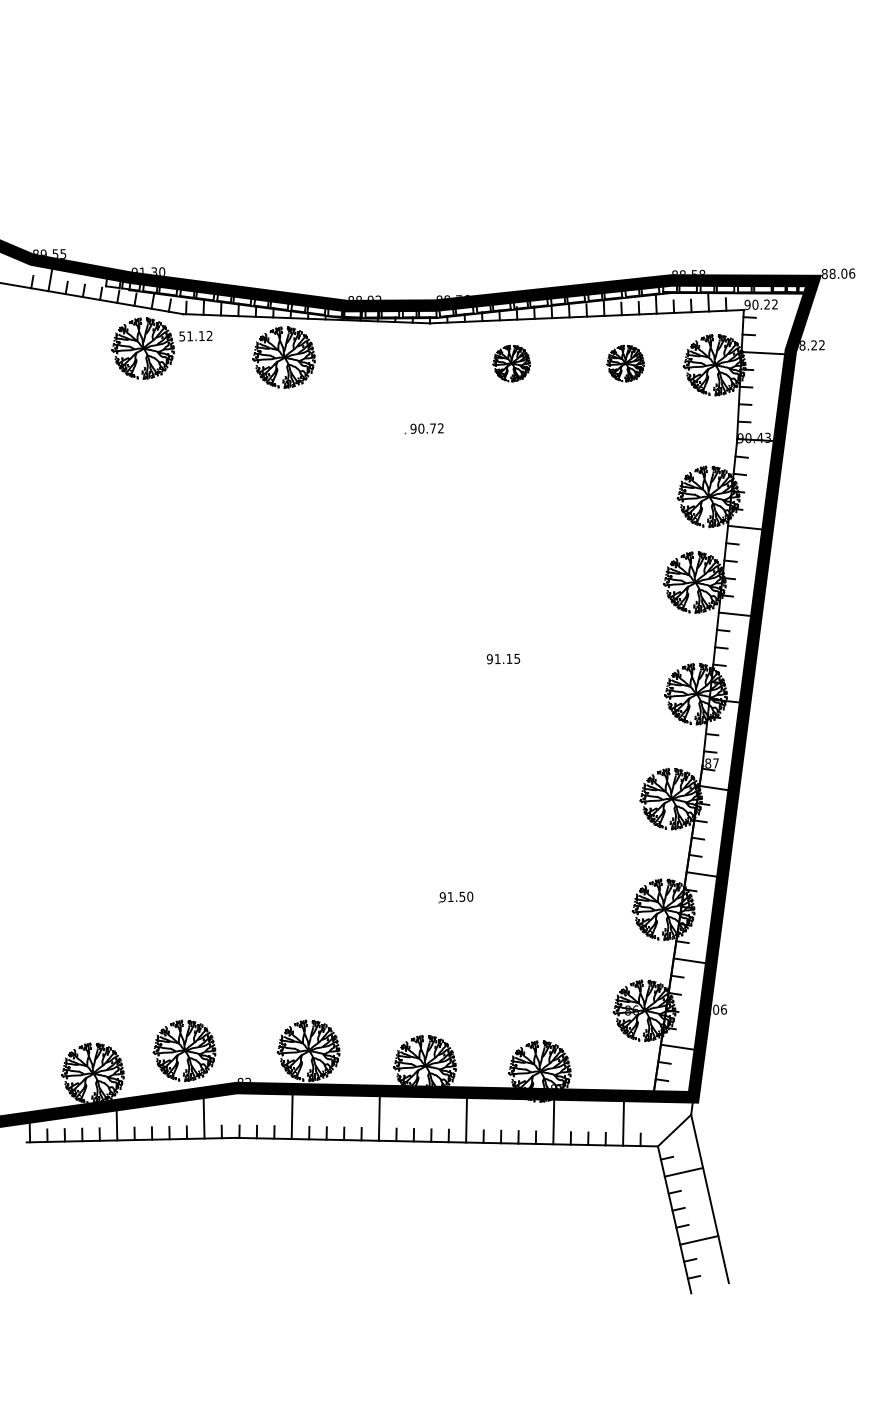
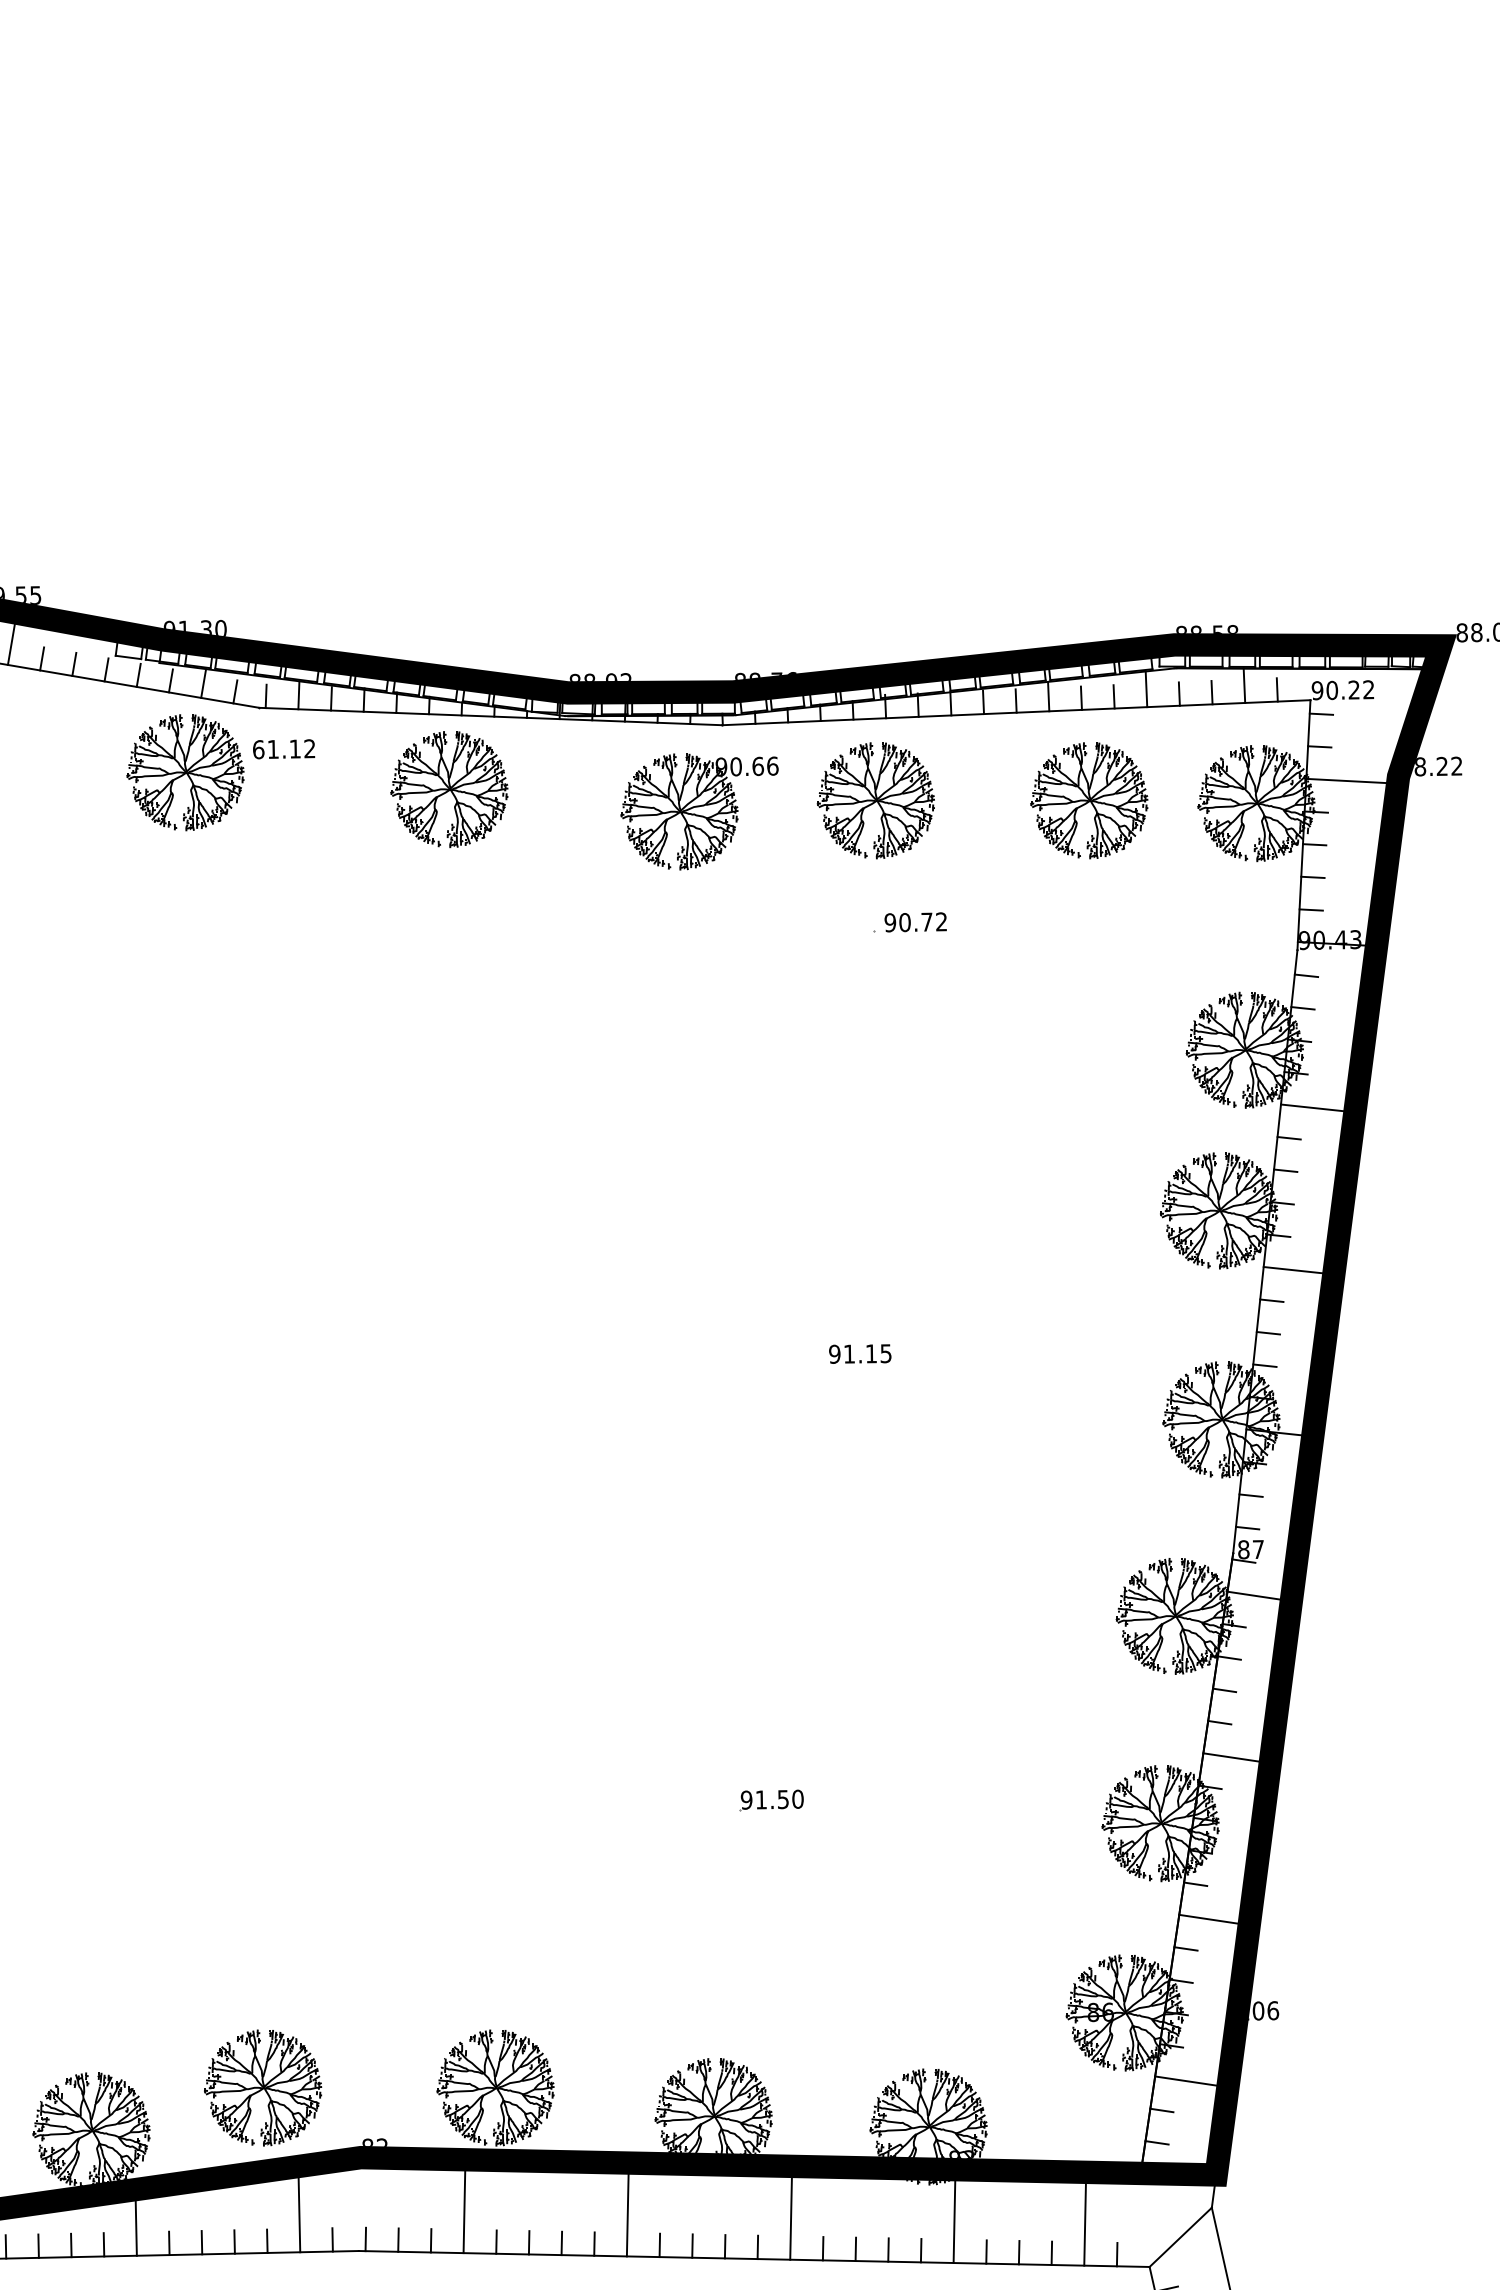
text: (182, 336) -> (258, 749), 51.12 -> 61.12
part: (511, 363) -> (875, 800), size x1.67
part: (625, 363) -> (1088, 800), size x1.67
part: (417, 369) -> (699, 811), added
part: (423, 428) -> (908, 922), moved

